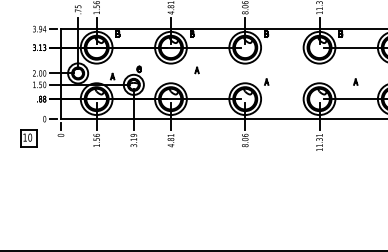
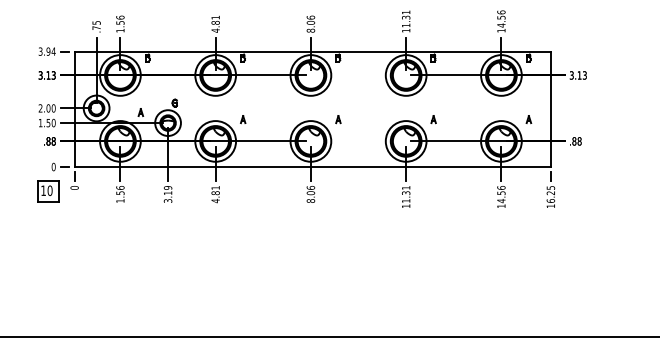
part: (197, 70) -> (243, 119), moved
part: (355, 82) -> (433, 119), moved
part: (28, 138) -> (48, 191), moved

